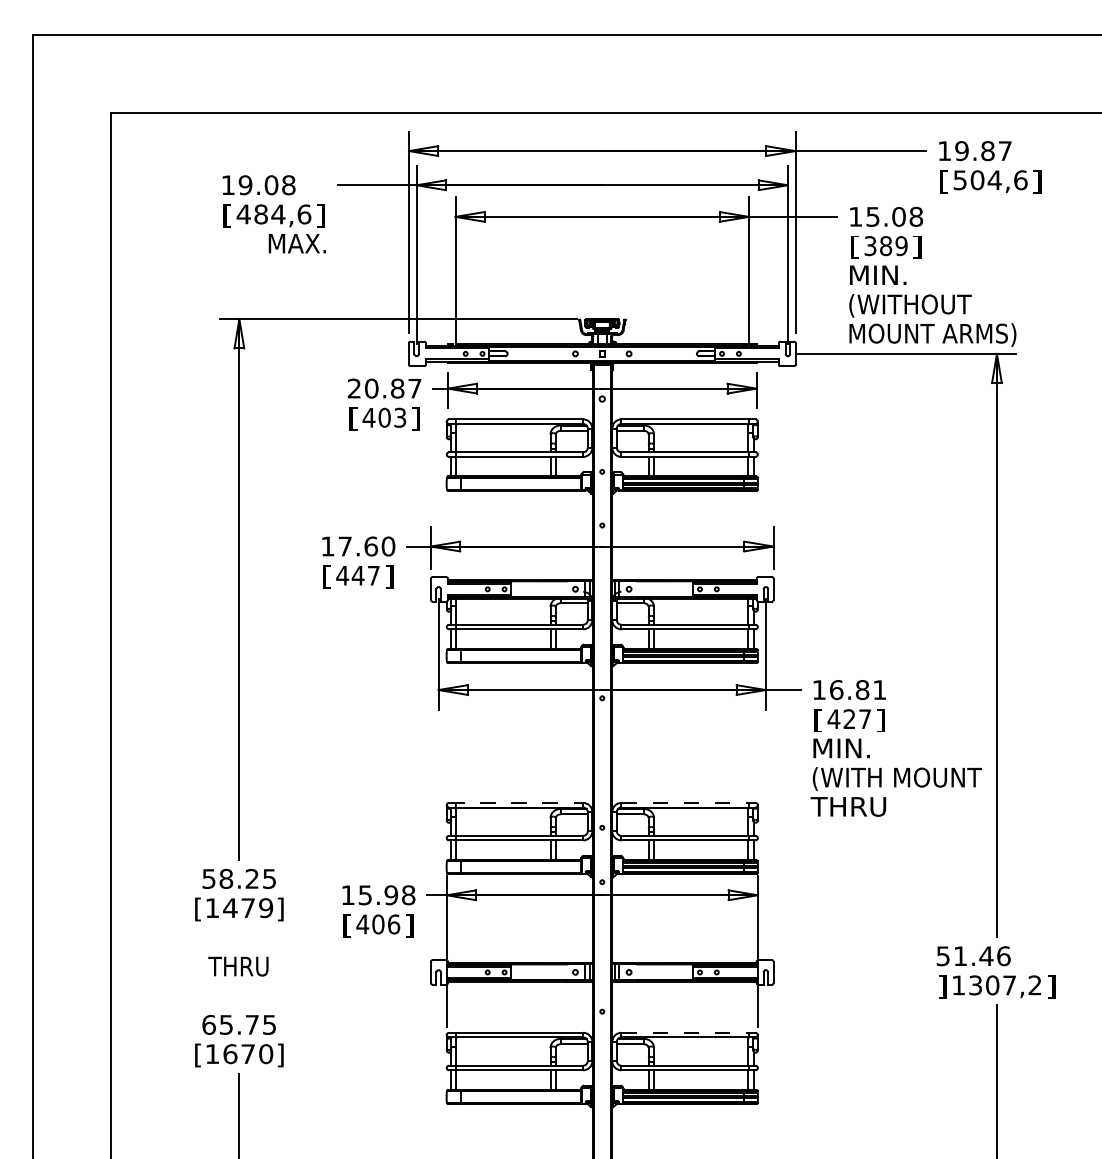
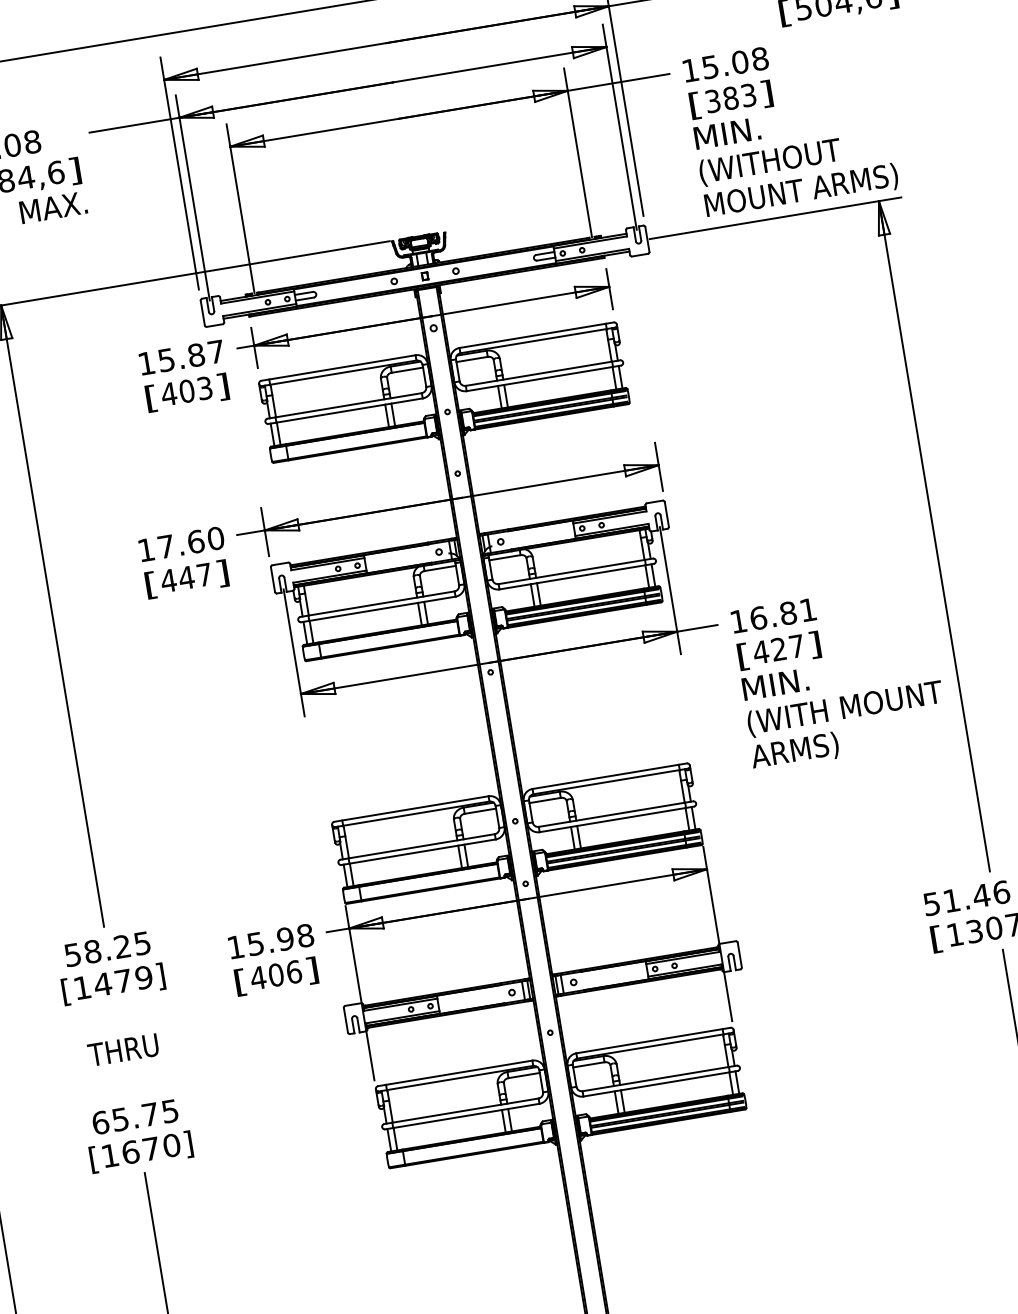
text: (901, 245) -> (748, 94), 389 -> 383
text: (362, 388) -> (155, 361), 20.87 -> 15.87
line: (516, 802) -> (411, 808), dashed -> solid
line: (688, 802) -> (609, 775), dashed -> solid
text: (848, 807) -> (794, 751), THRU -> ARMS)
text: (942, 986) -> (936, 939), ] -> [
line: (688, 1032) -> (653, 1040), dashed -> solid

